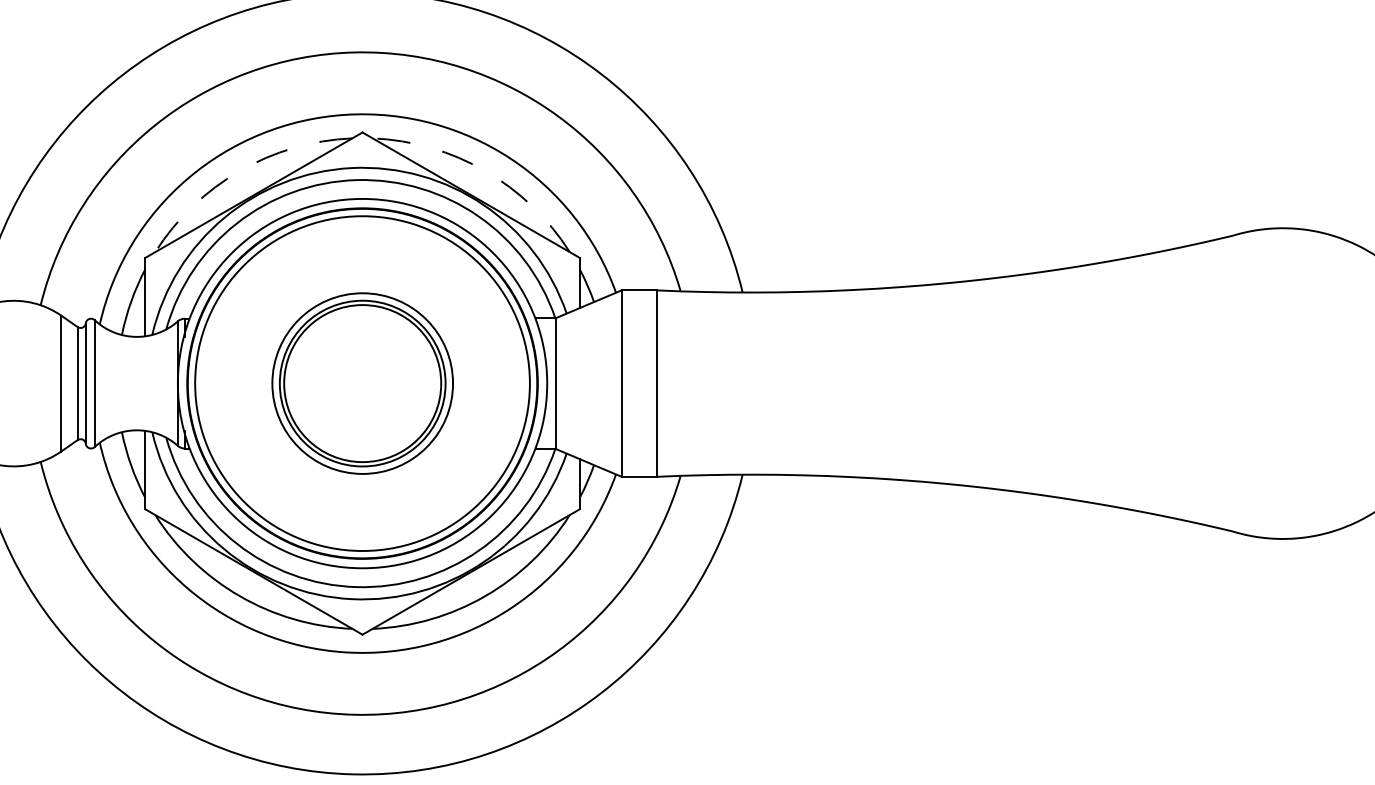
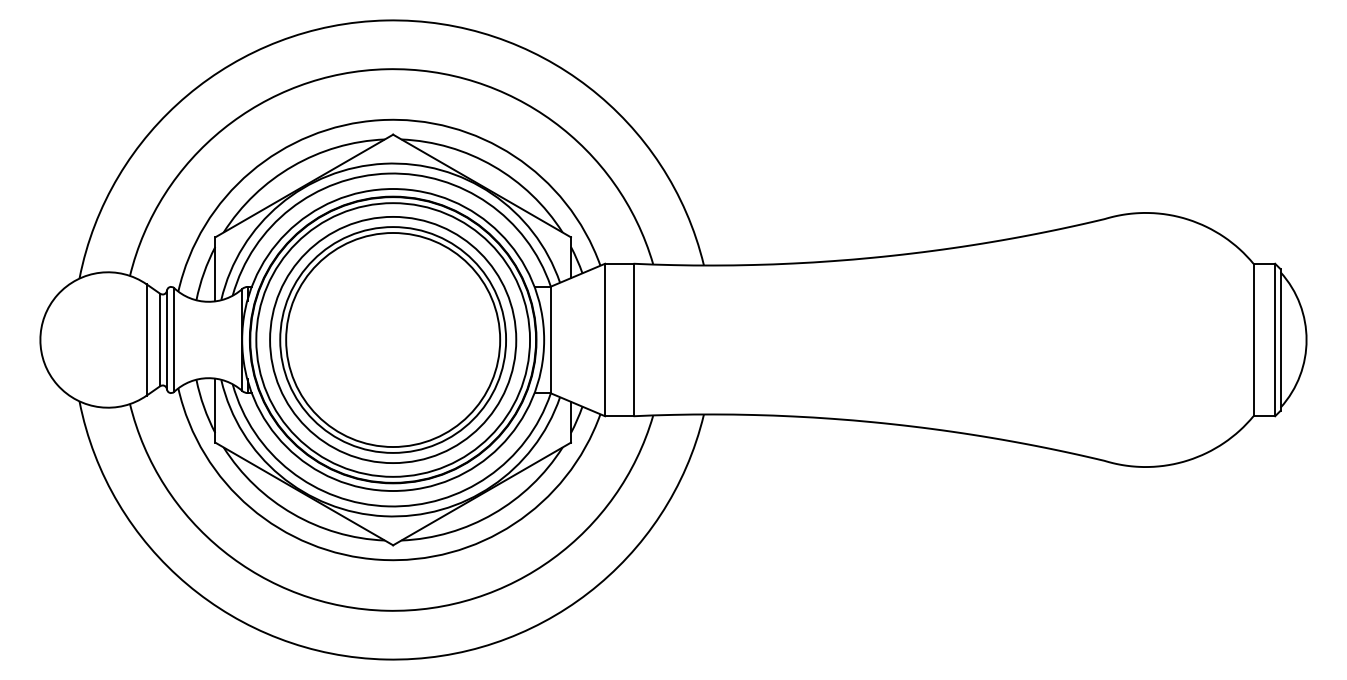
arc: (239, 171) -> (292, 166), dashed -> solid
arc: (485, 171) -> (493, 166), dashed -> solid
part: (362, 382) -> (393, 339), size x1.67

